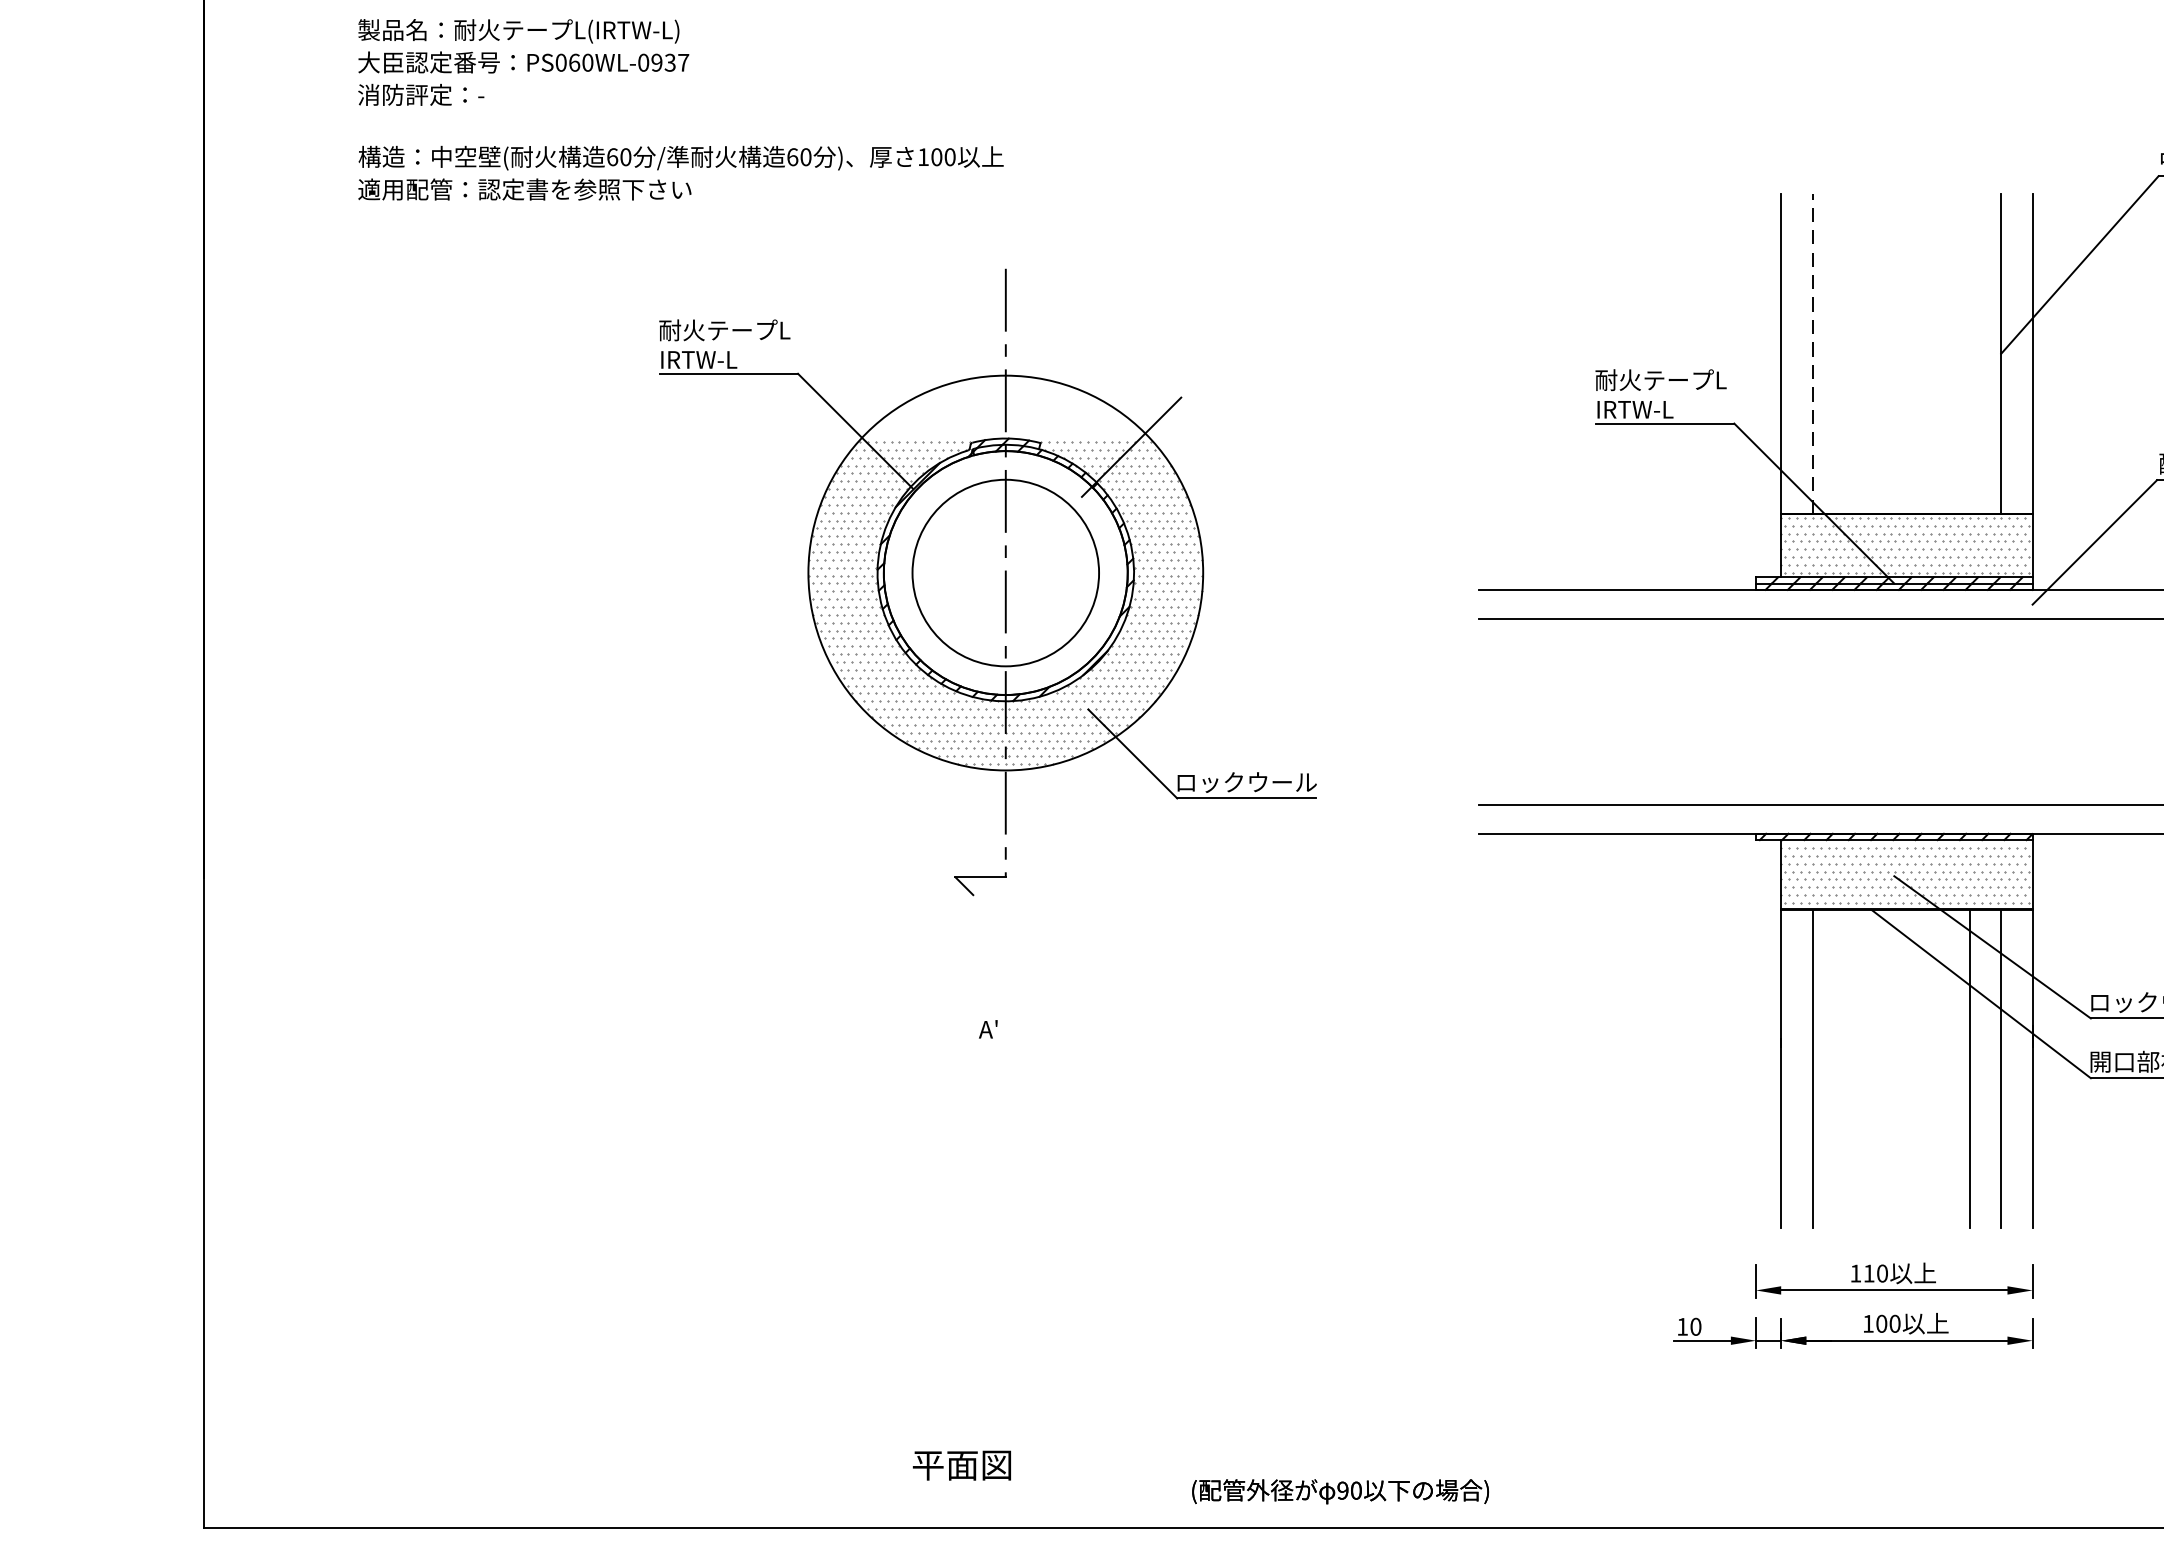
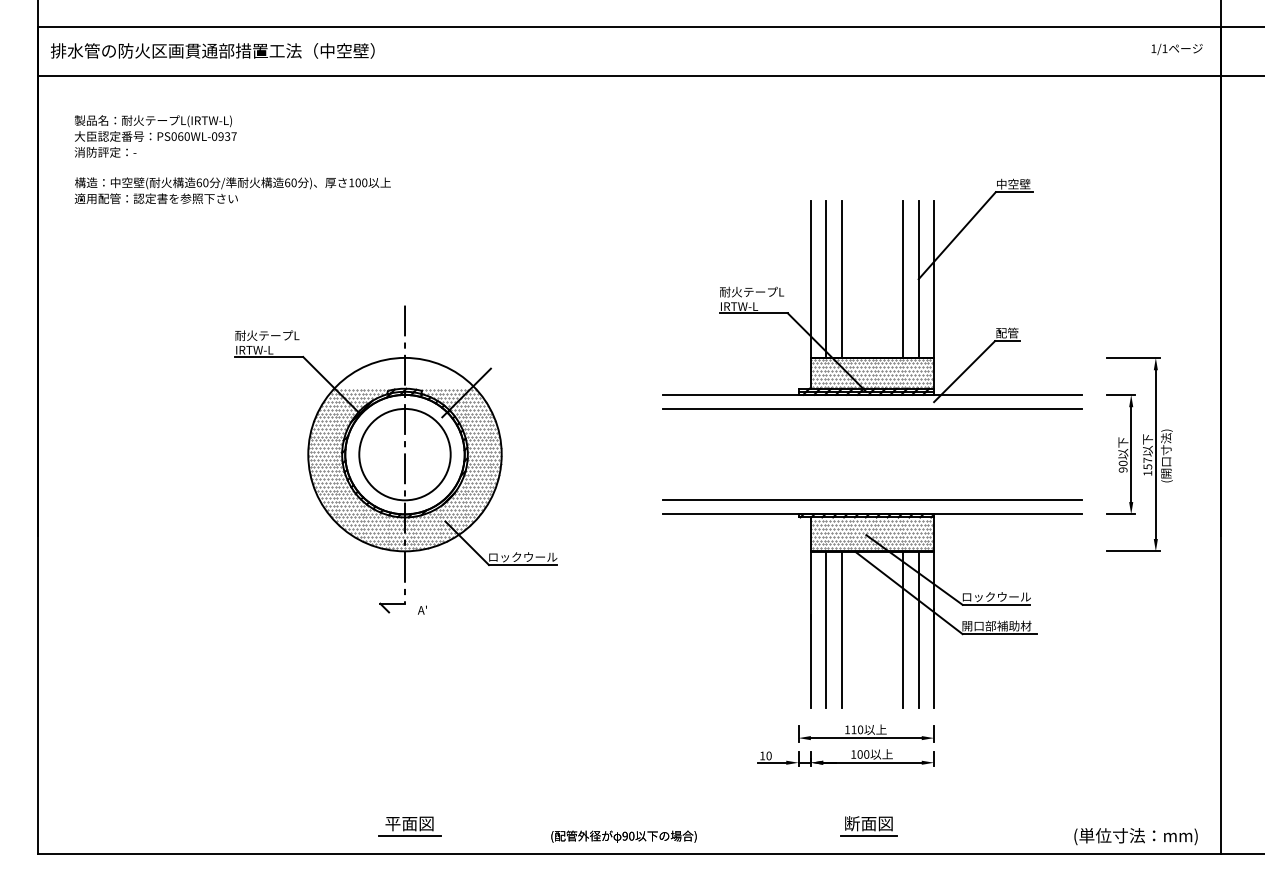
text: (680, 109) -> (232, 159), moved
line: (1813, 352) -> (826, 278), dashed -> solid
line: (1843, 352) -> (841, 278), added
line: (1970, 352) -> (903, 278), added
part: (986, 582) -> (395, 459), moved
line: (1843, 1068) -> (841, 629), added
part: (1898, 1470) -> (868, 826), added
line: (961, 1491) -> (409, 836), added
text: (1339, 1491) -> (623, 836), moved

